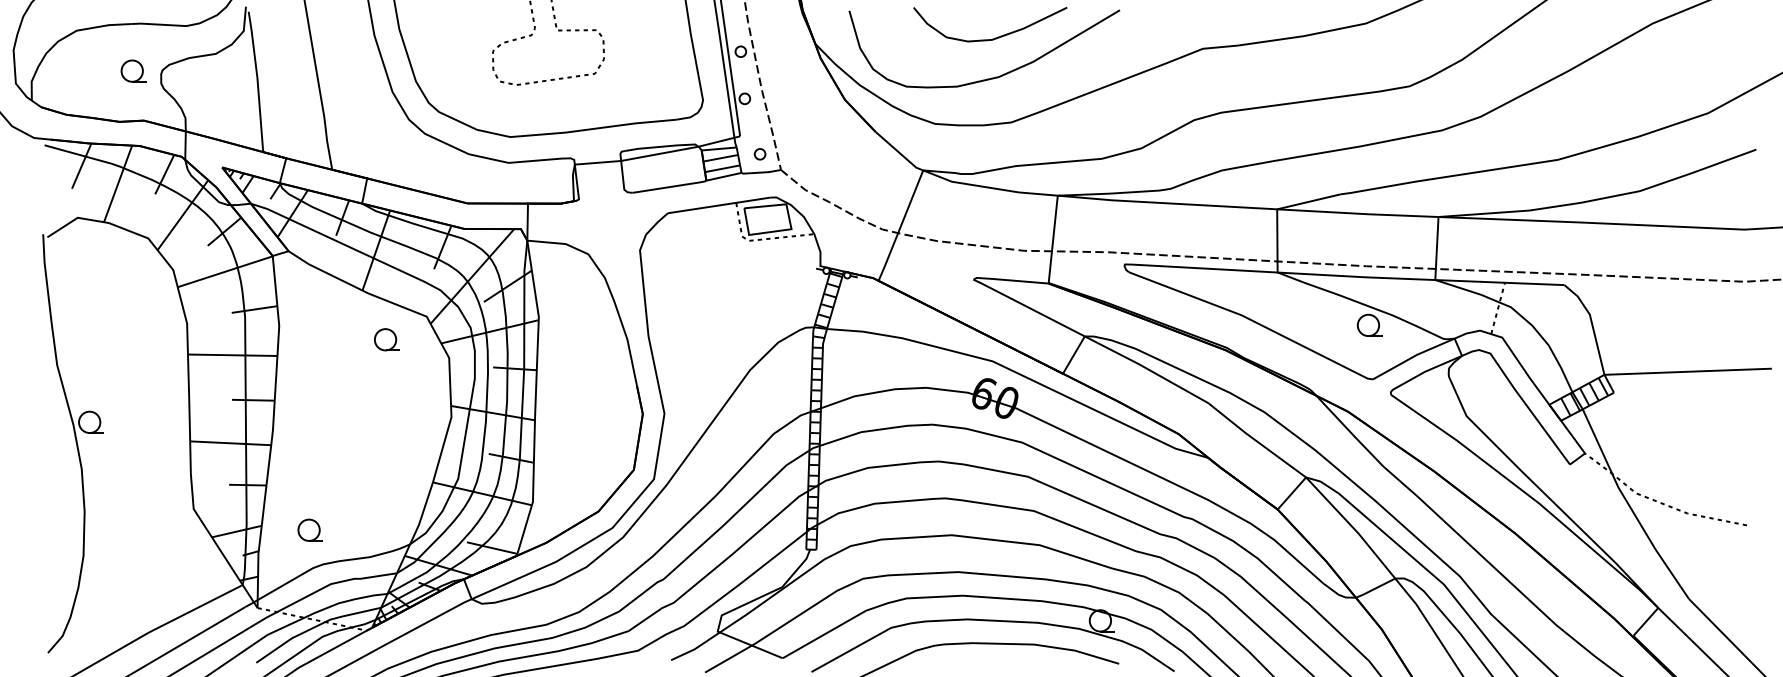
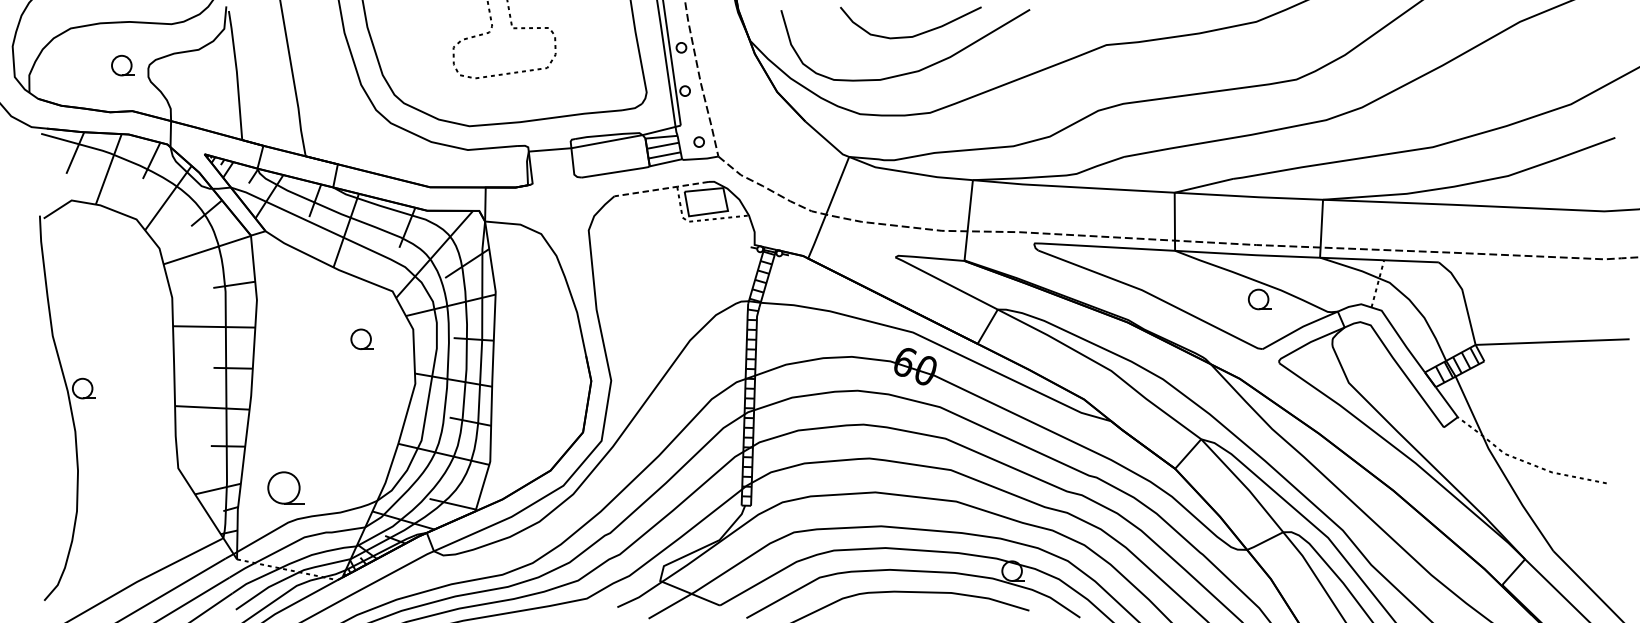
line: (719, 205) -> (661, 189), solid -> dashed
part: (386, 339) -> (362, 339), moved
part: (309, 529) -> (284, 487), size x1.6

